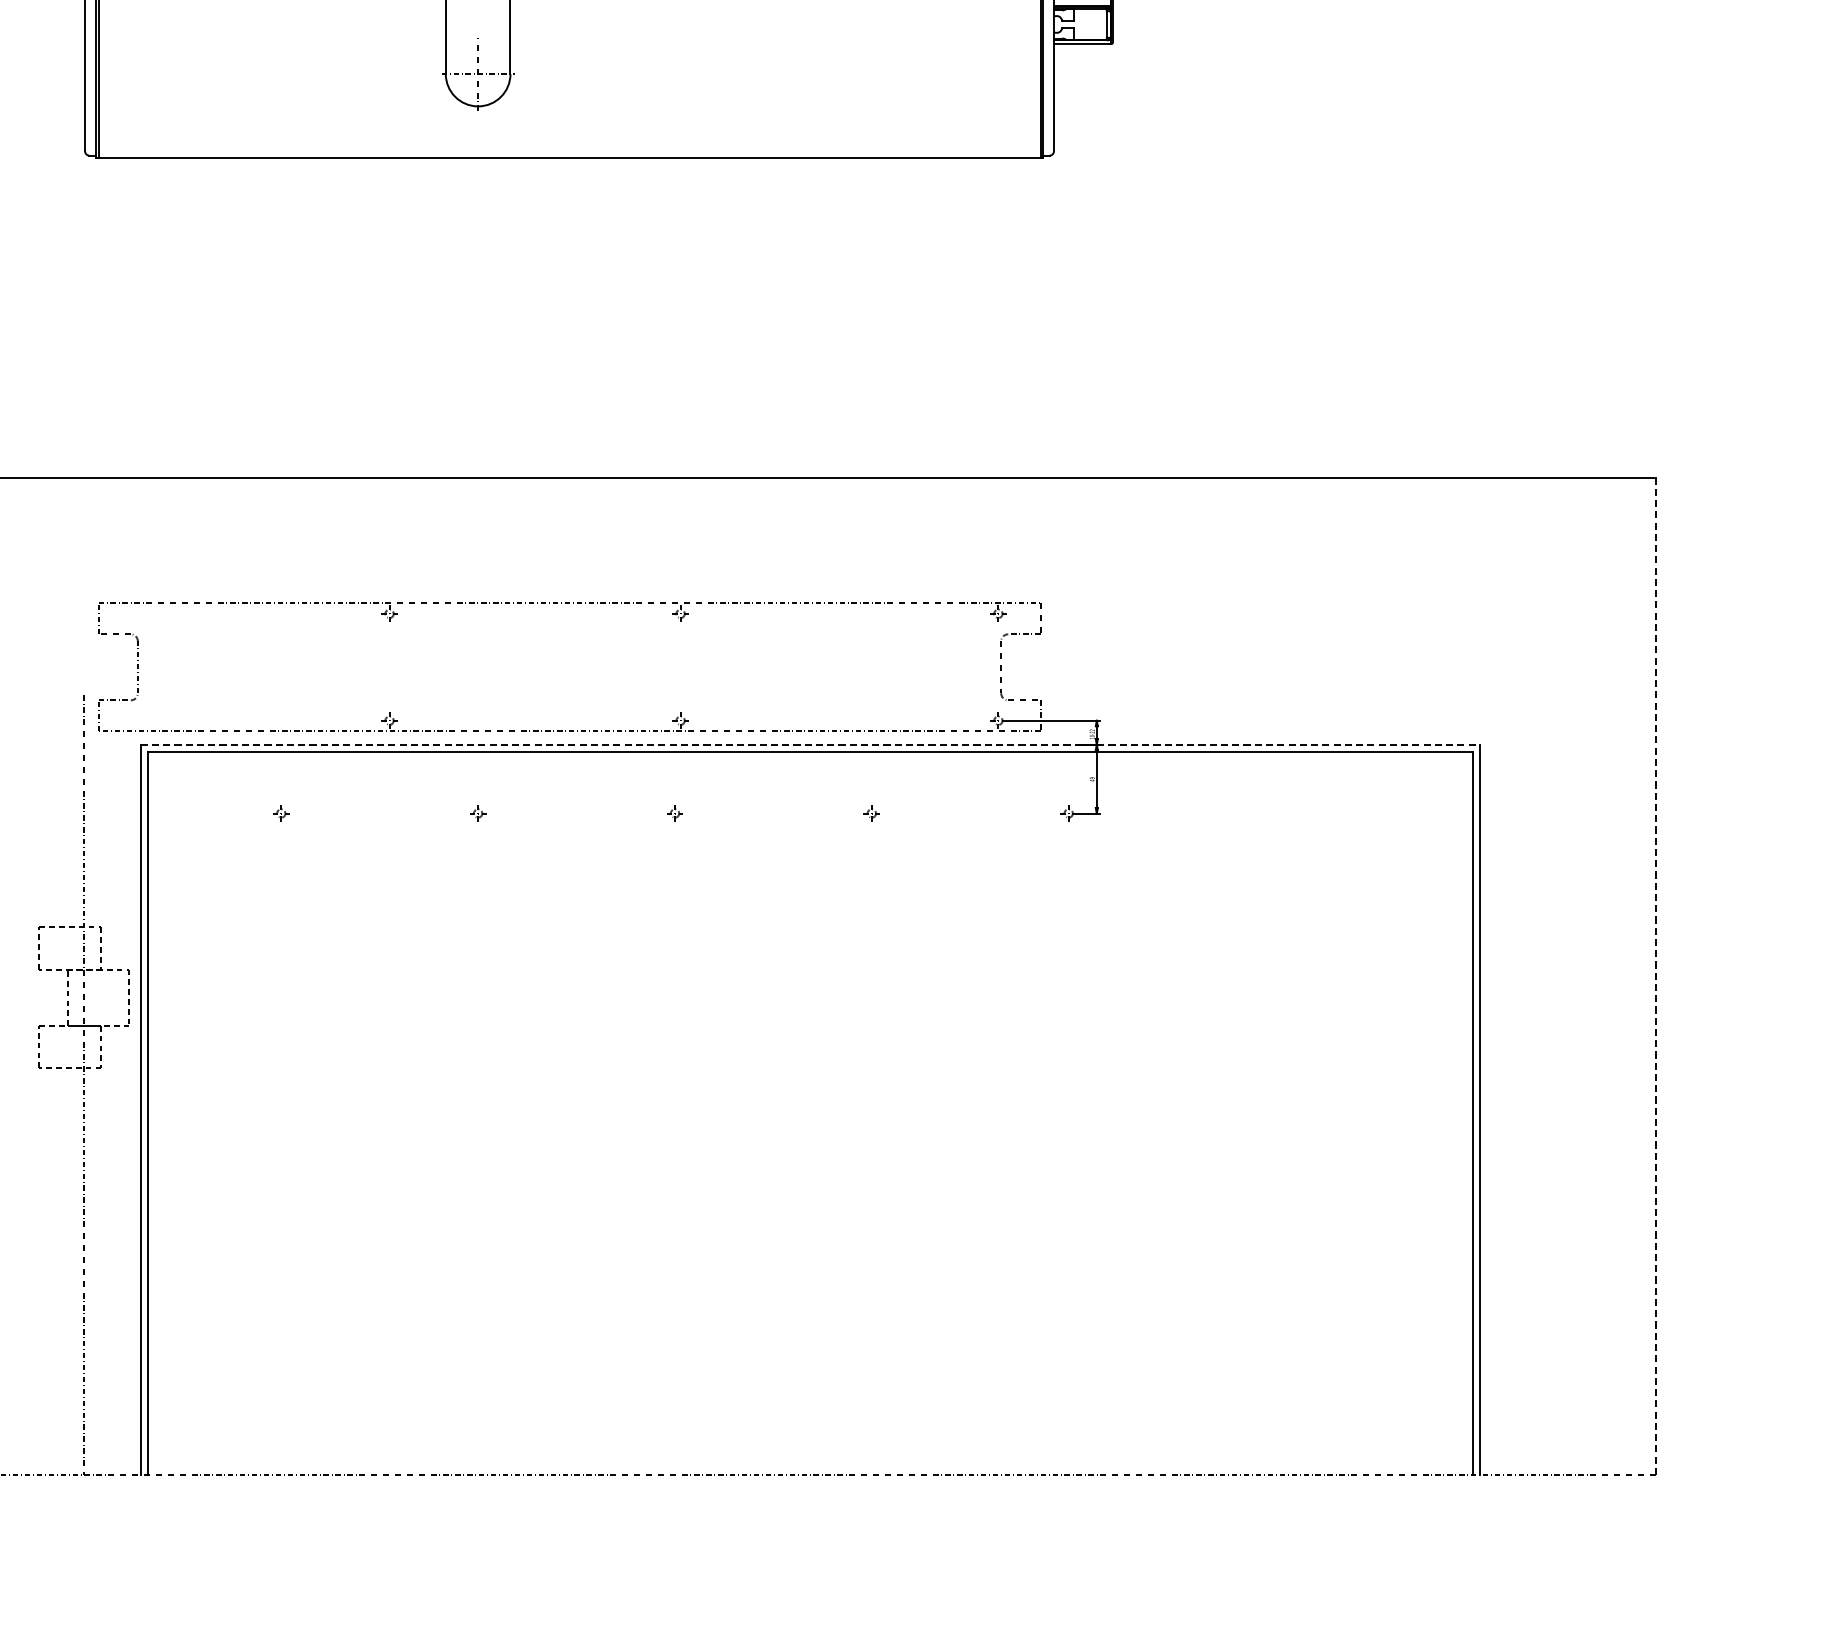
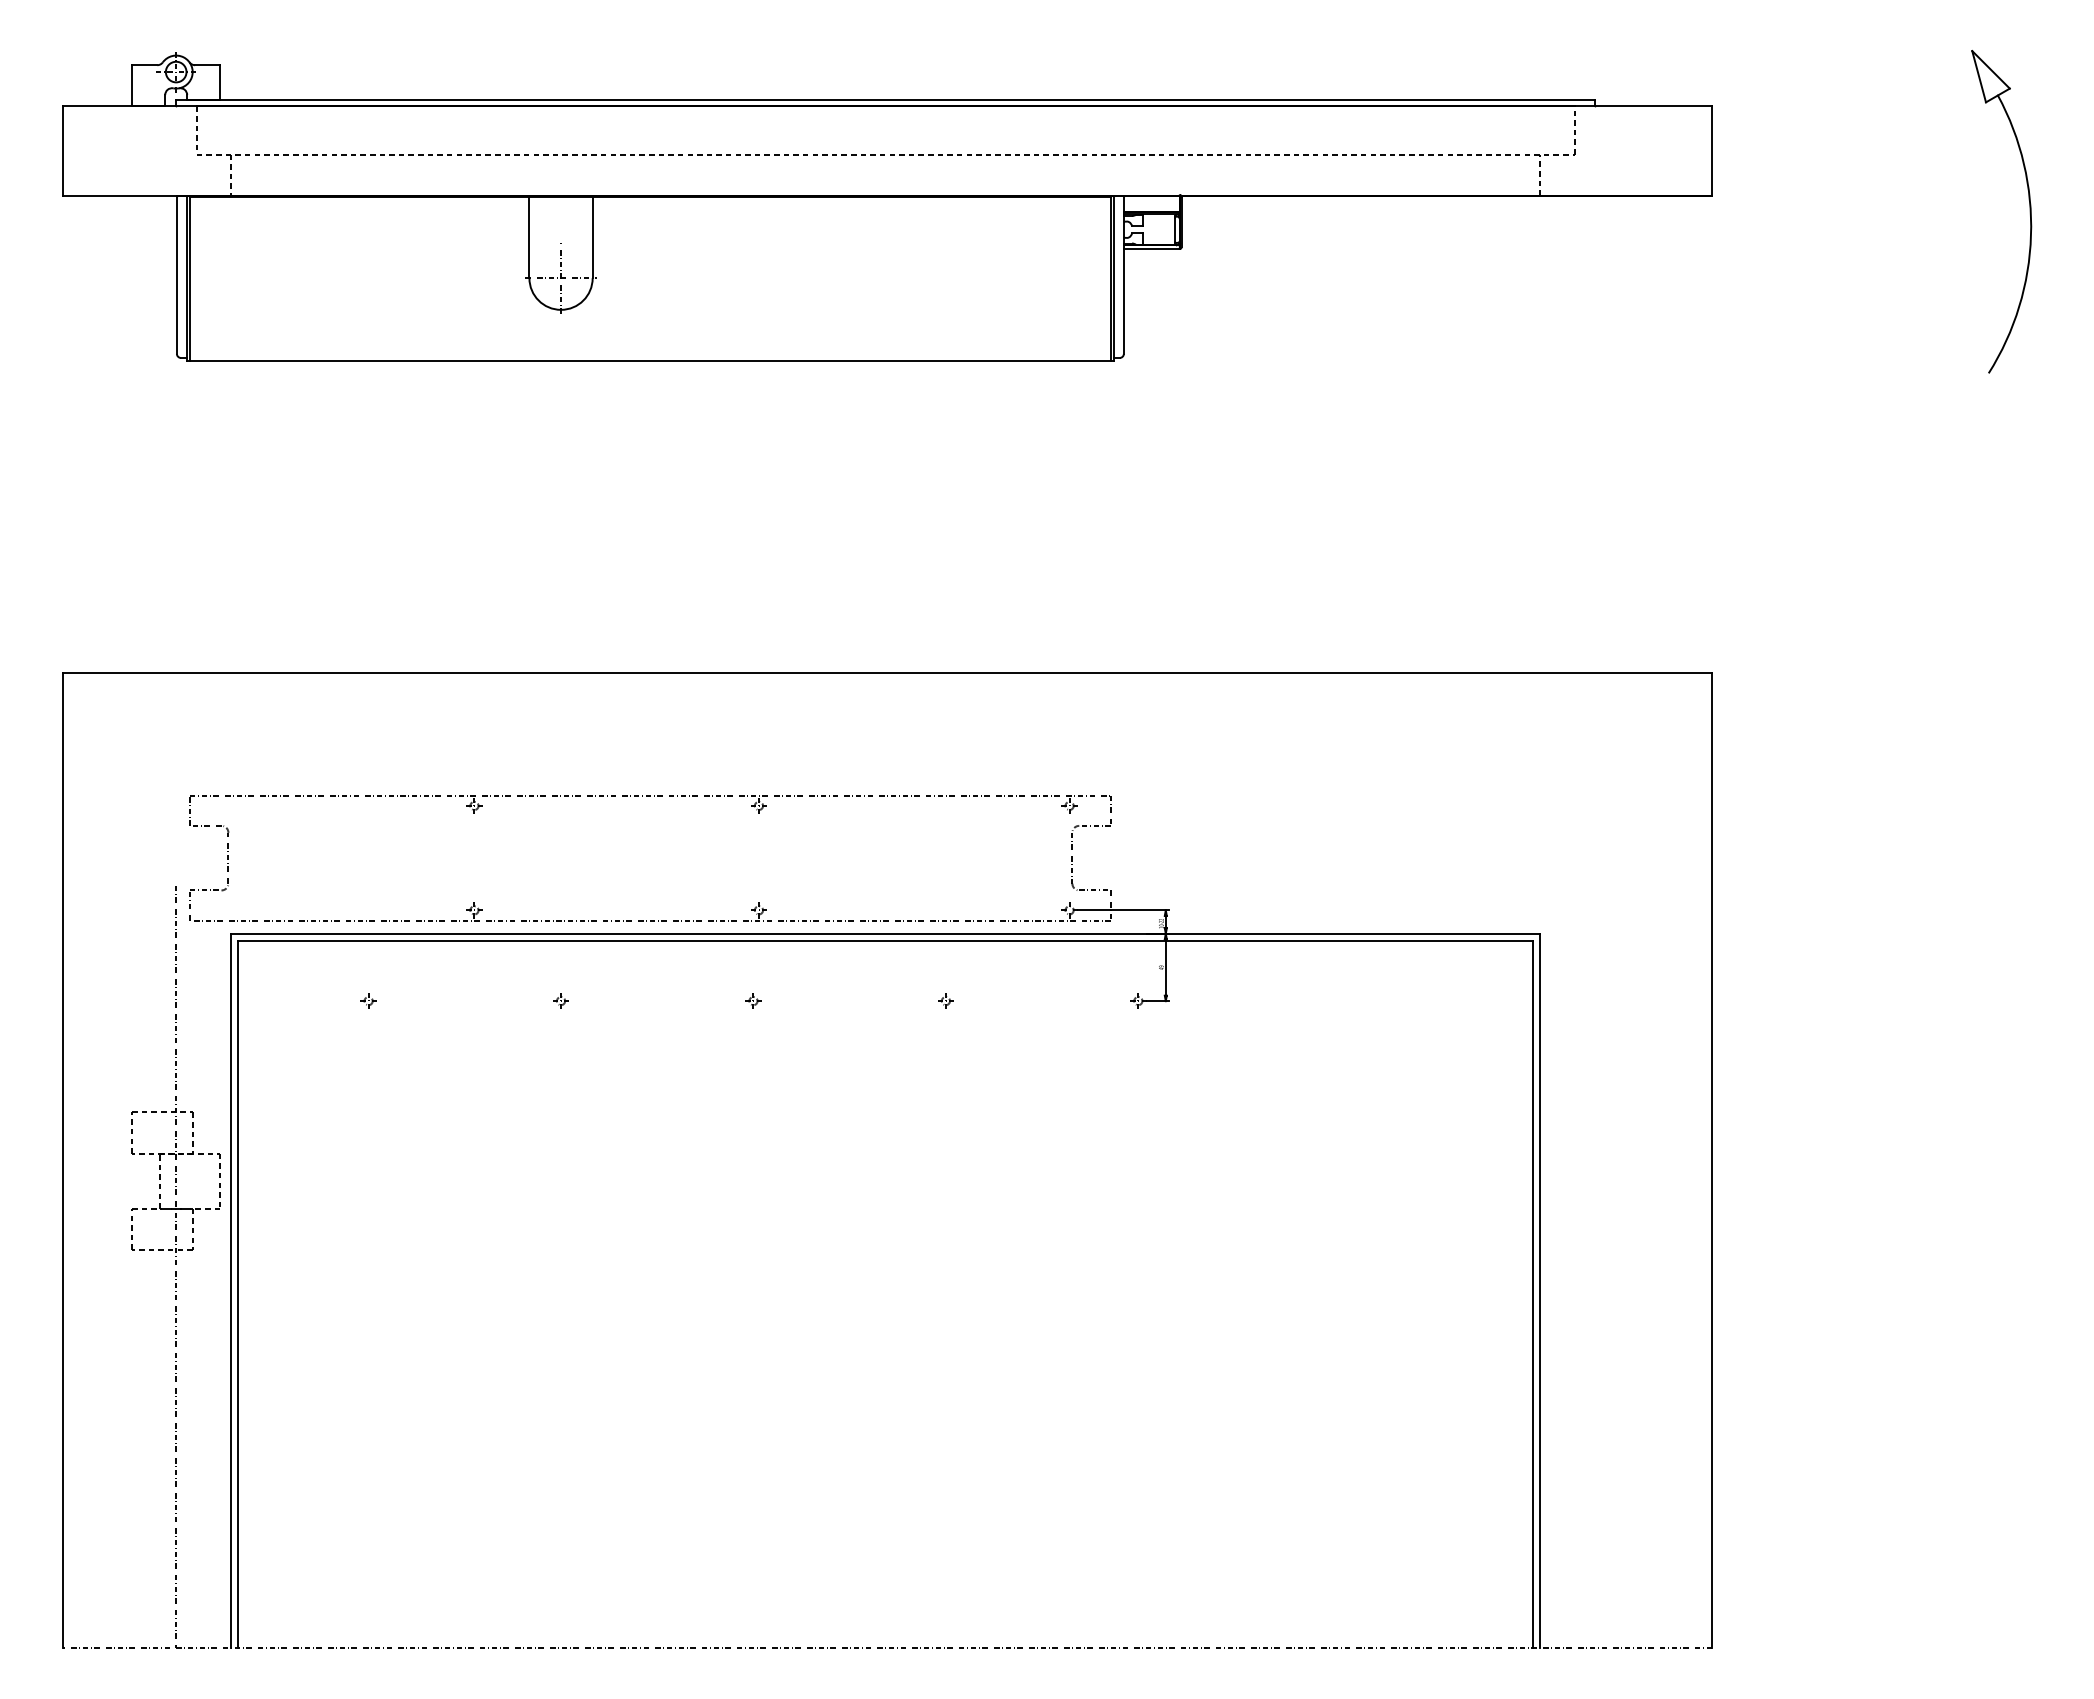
line: (810, 744) -> (885, 933), dashed -> solid
line: (1656, 976) -> (1712, 1160), dashed -> solid

